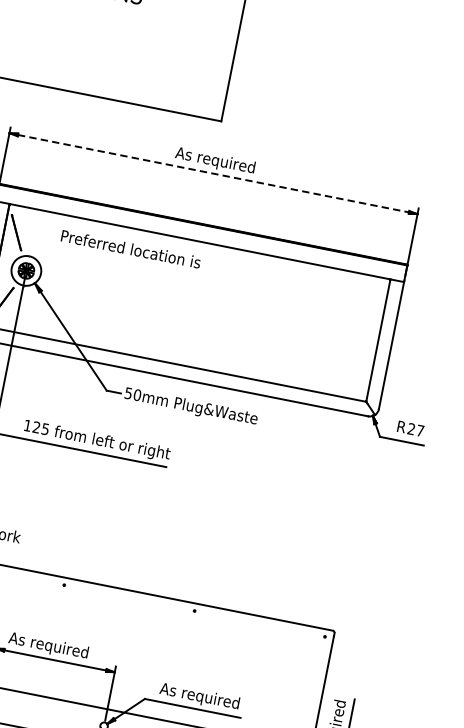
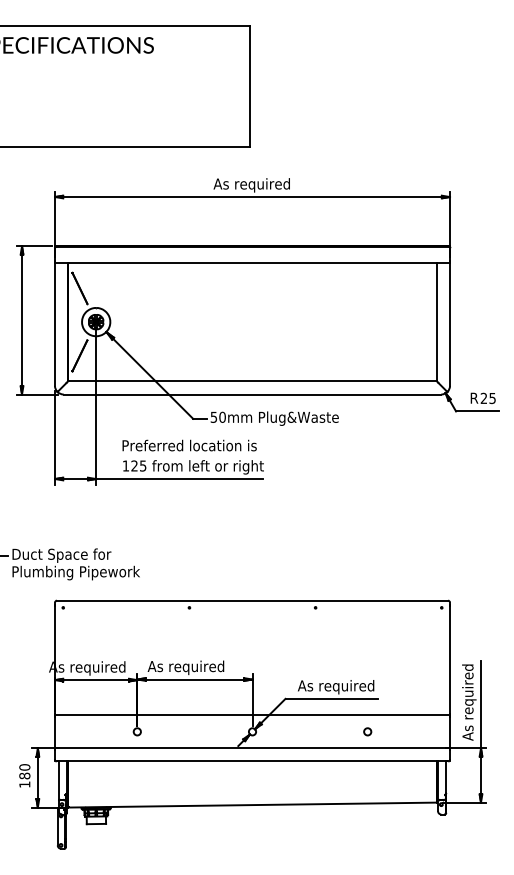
line: (214, 174) -> (253, 197), dashed -> solid
text: (130, 249) -> (189, 445), moved
text: (420, 430) -> (492, 398), 27 -> 25

